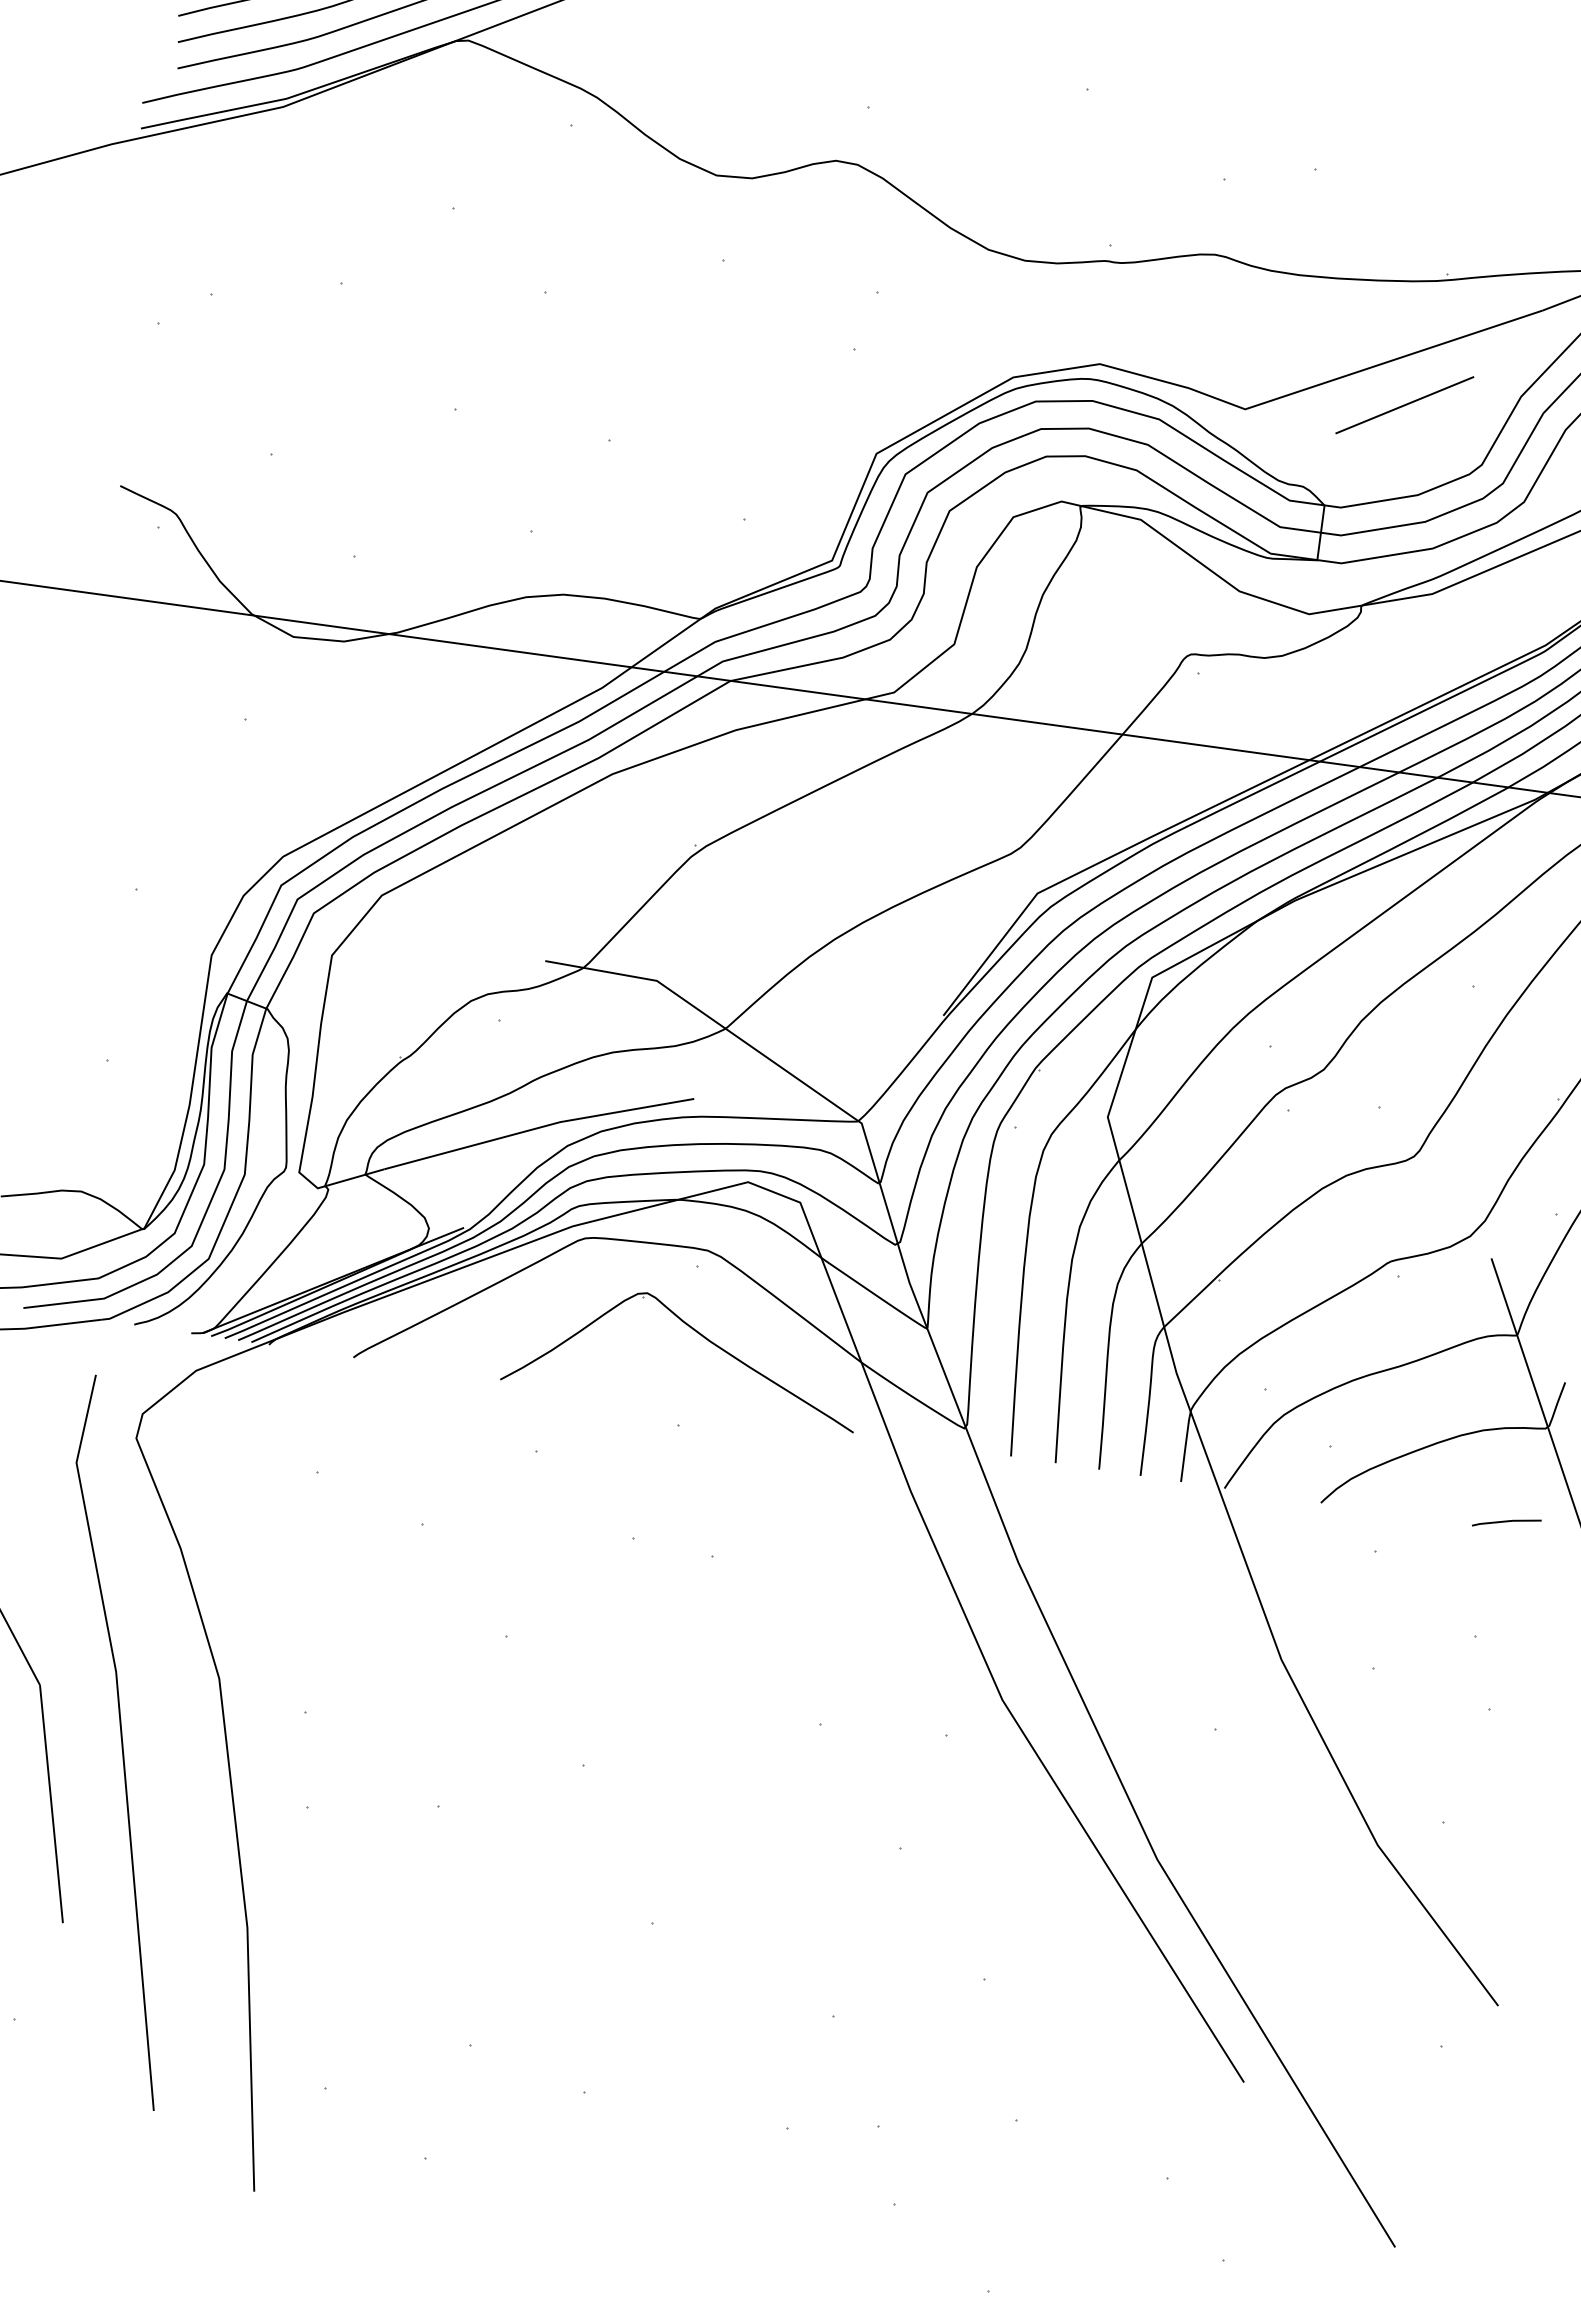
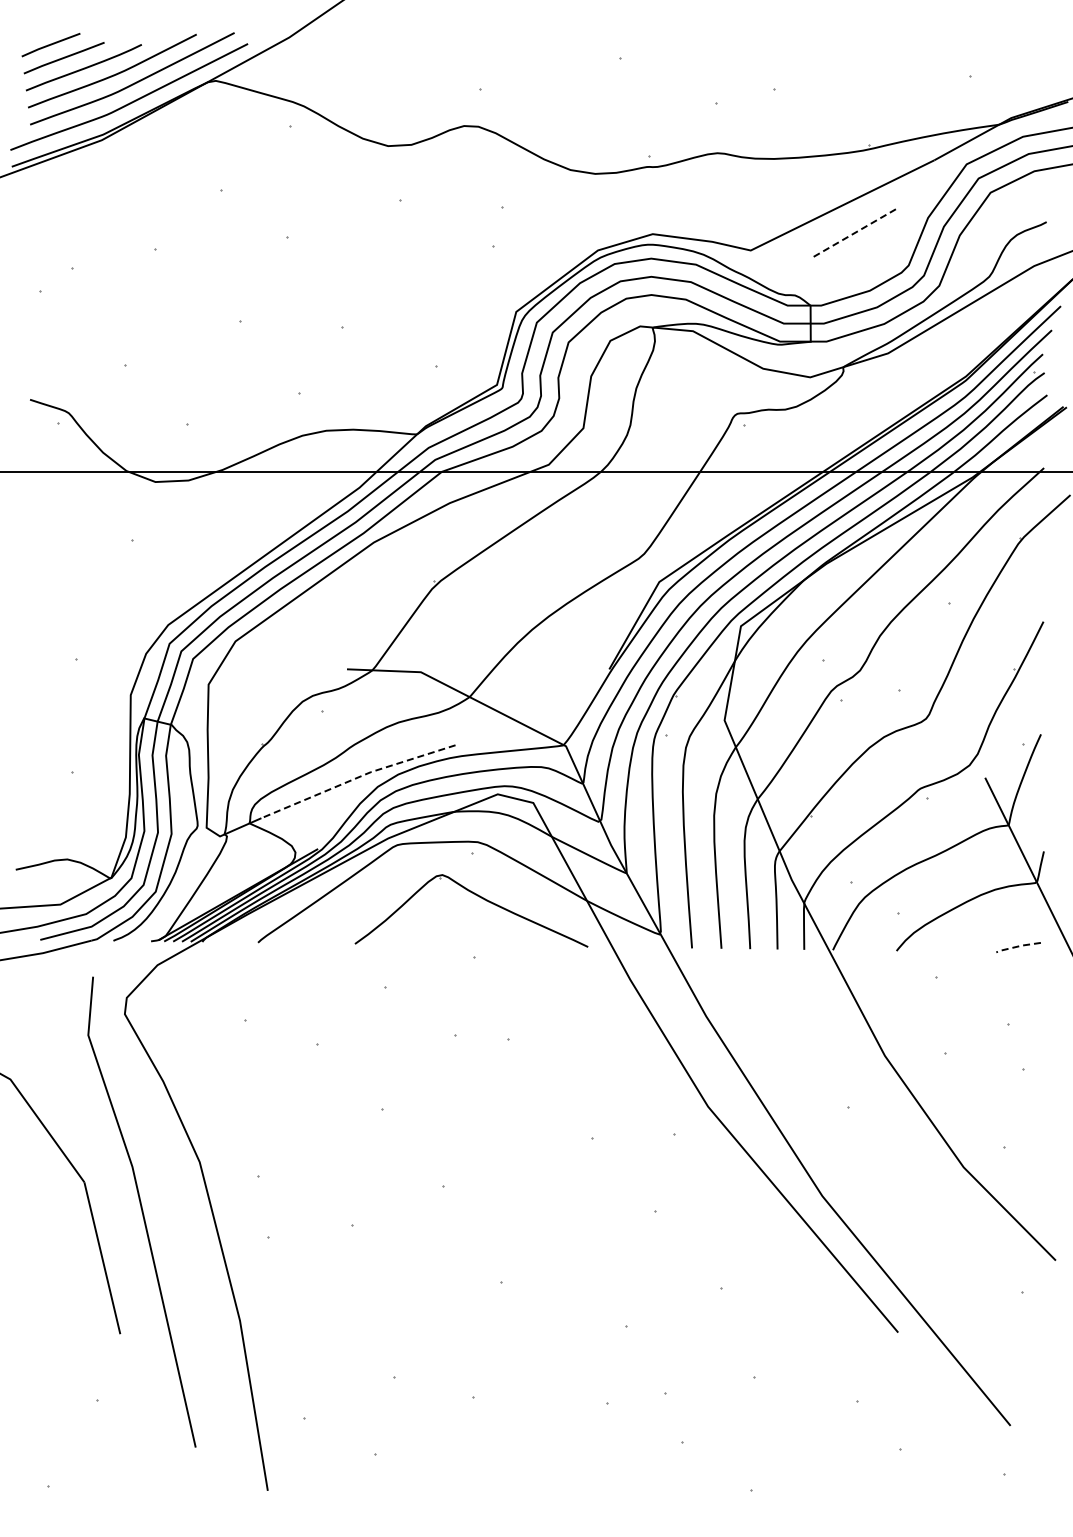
line: (1404, 404) -> (853, 233), solid -> dashed
line: (538, 1127) -> (357, 777), solid -> dashed
line: (1505, 1521) -> (1017, 946), solid -> dashed

